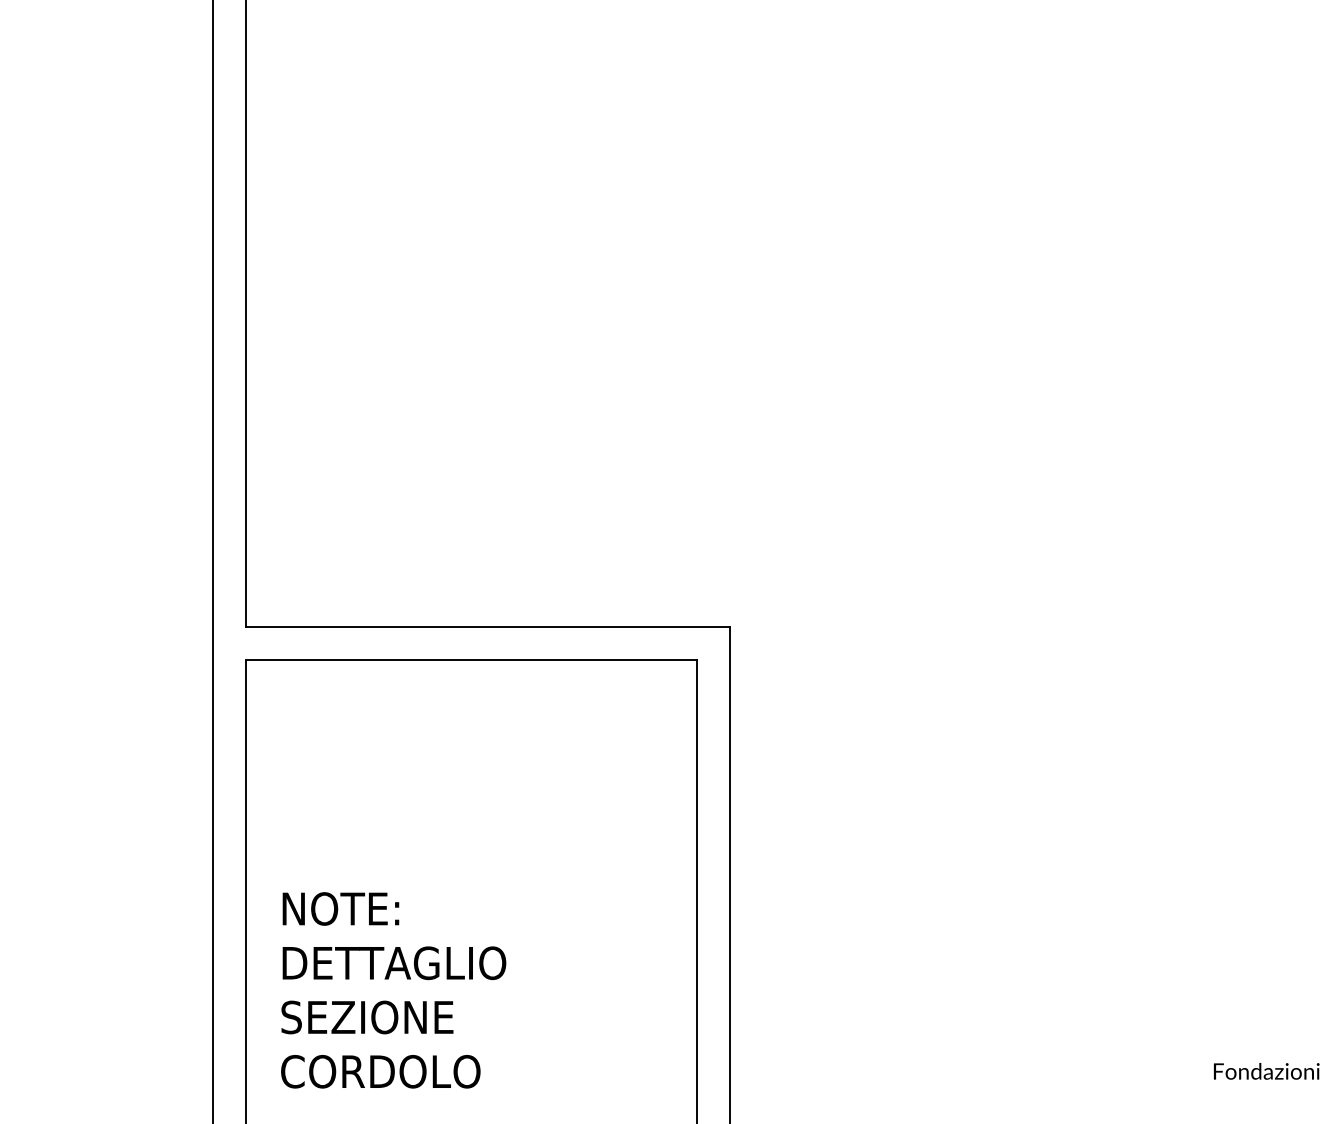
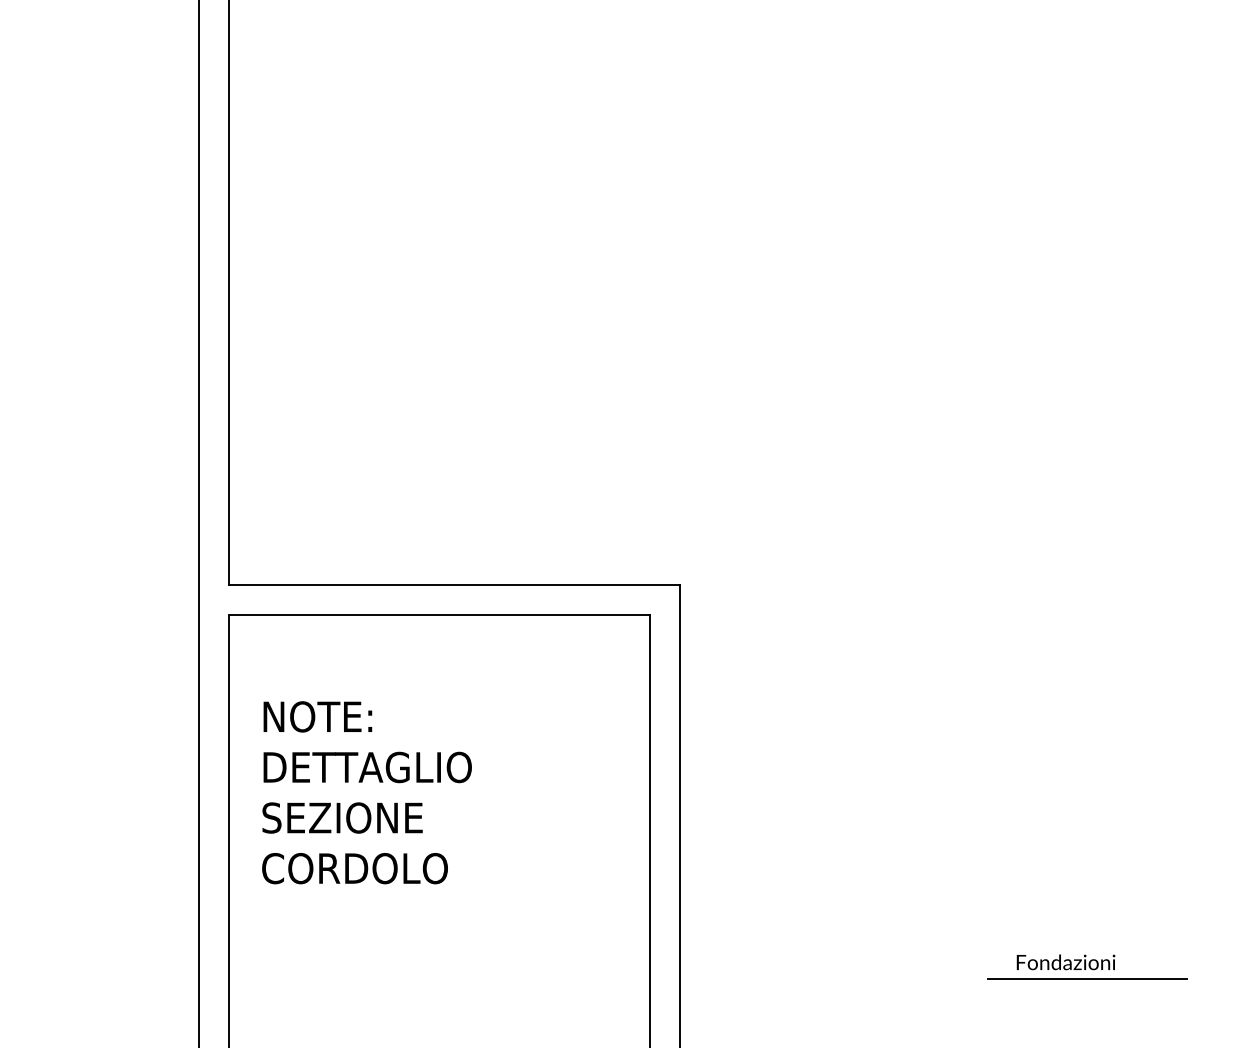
text: (393, 990) -> (366, 792), moved
line: (1166, 1050) -> (1087, 979), added
text: (1266, 1071) -> (1065, 962), moved

